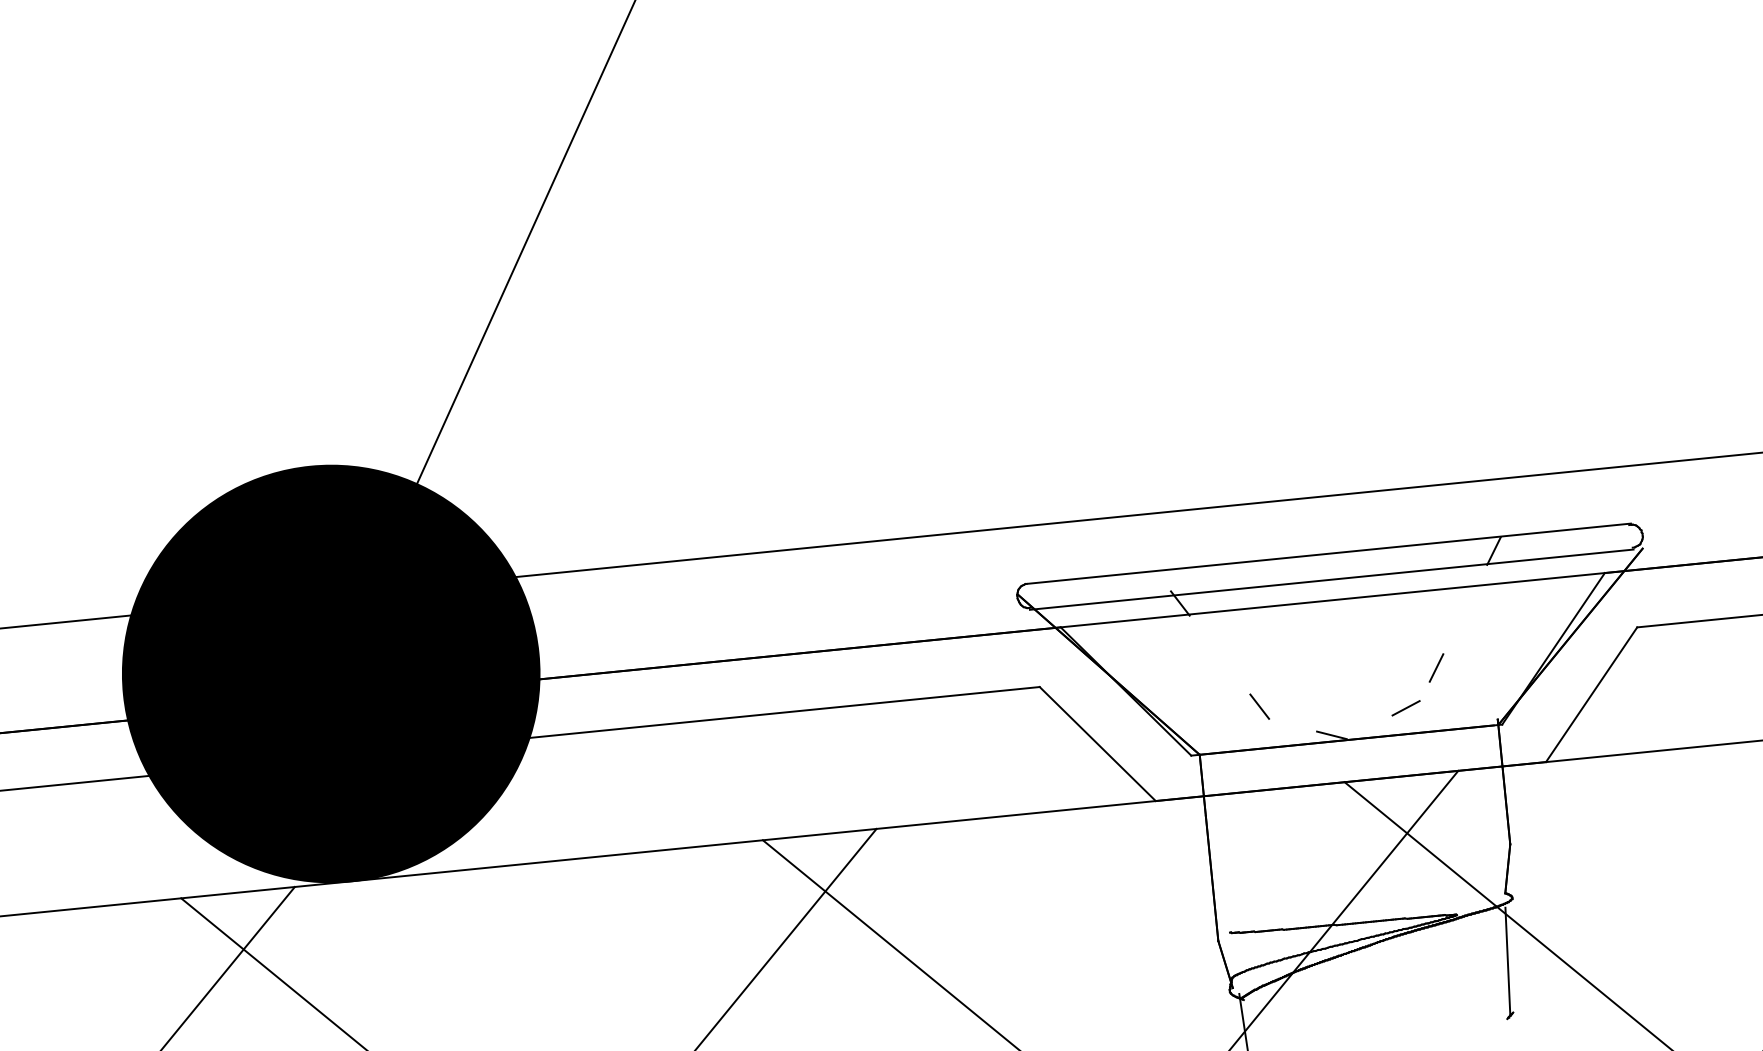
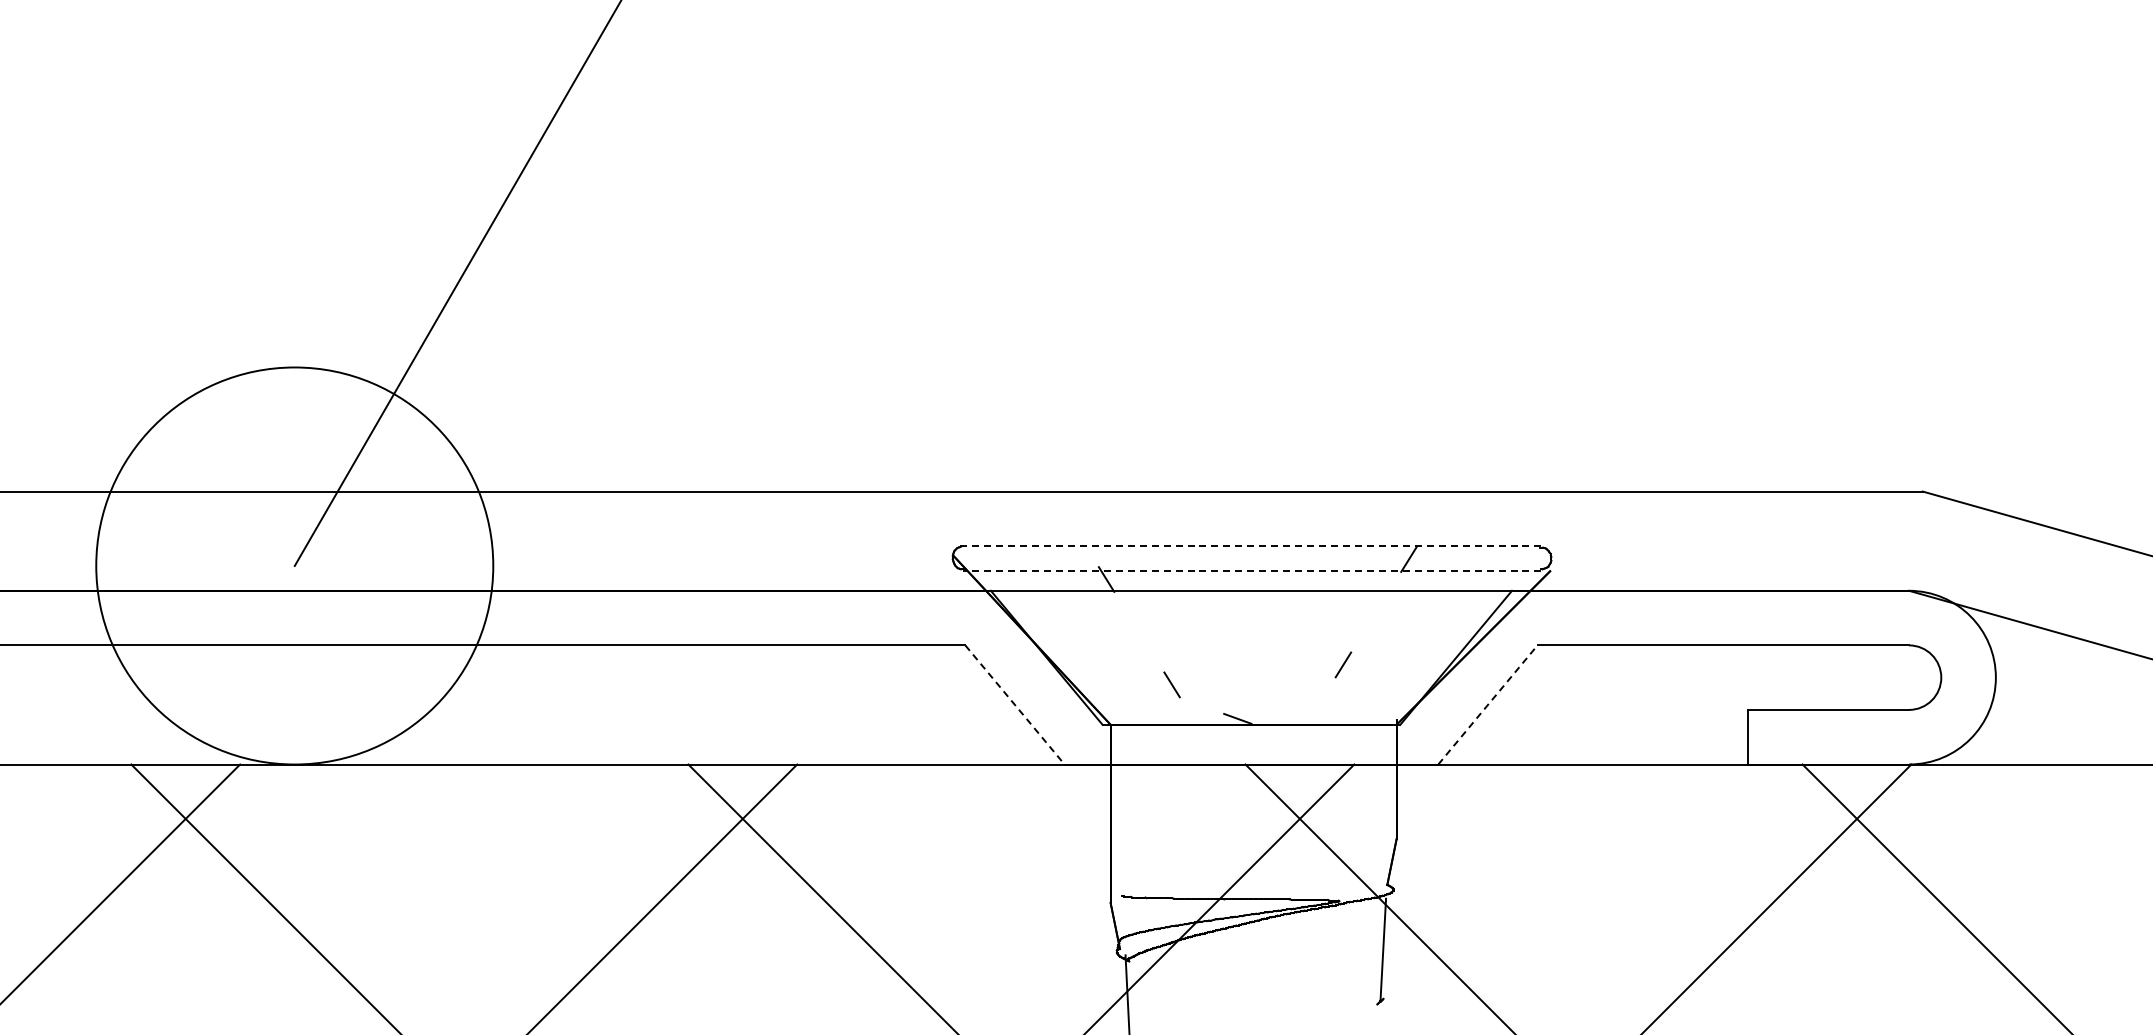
line: (1328, 553) -> (1251, 546), solid -> dashed
line: (1330, 580) -> (1251, 571), solid -> dashed
fill: (330, 673) -> (294, 565), removed
line: (1591, 694) -> (1487, 704), solid -> dashed
line: (1405, 707) -> (1310, 699), removed
line: (1097, 743) -> (1014, 704), solid -> dashed

